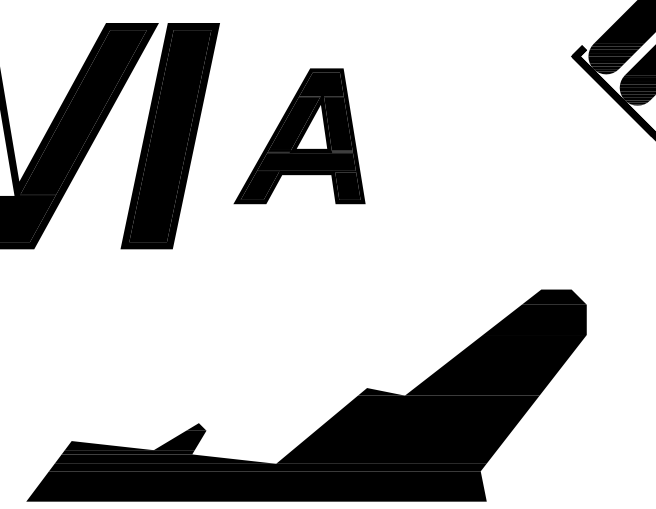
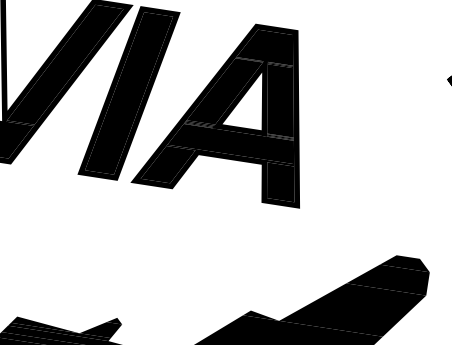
part: (299, 136) -> (228, 108), size x1.67

